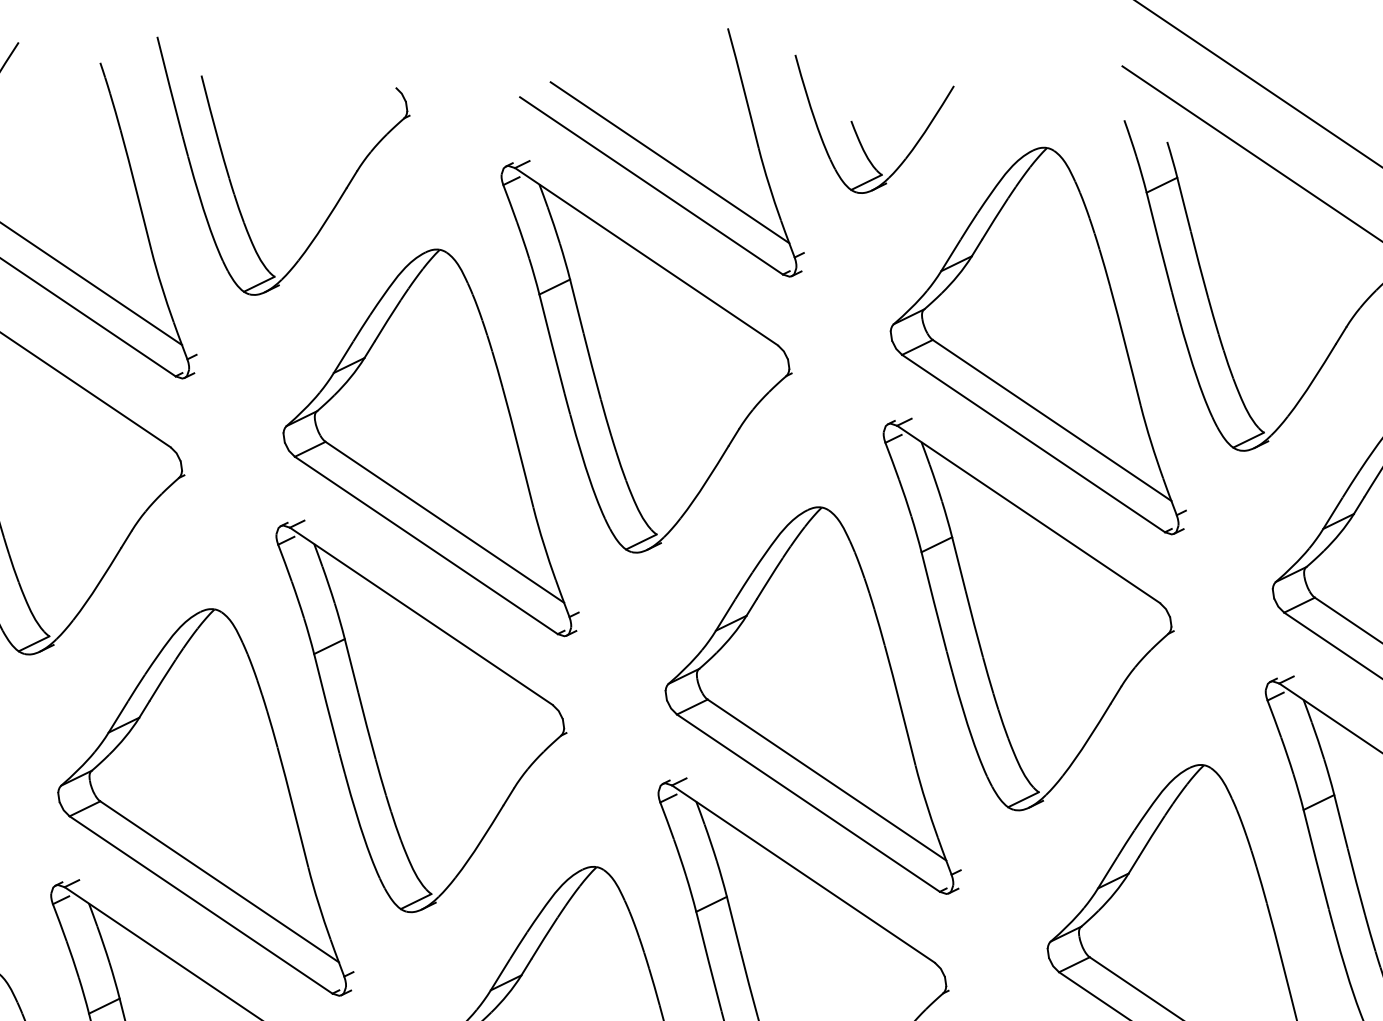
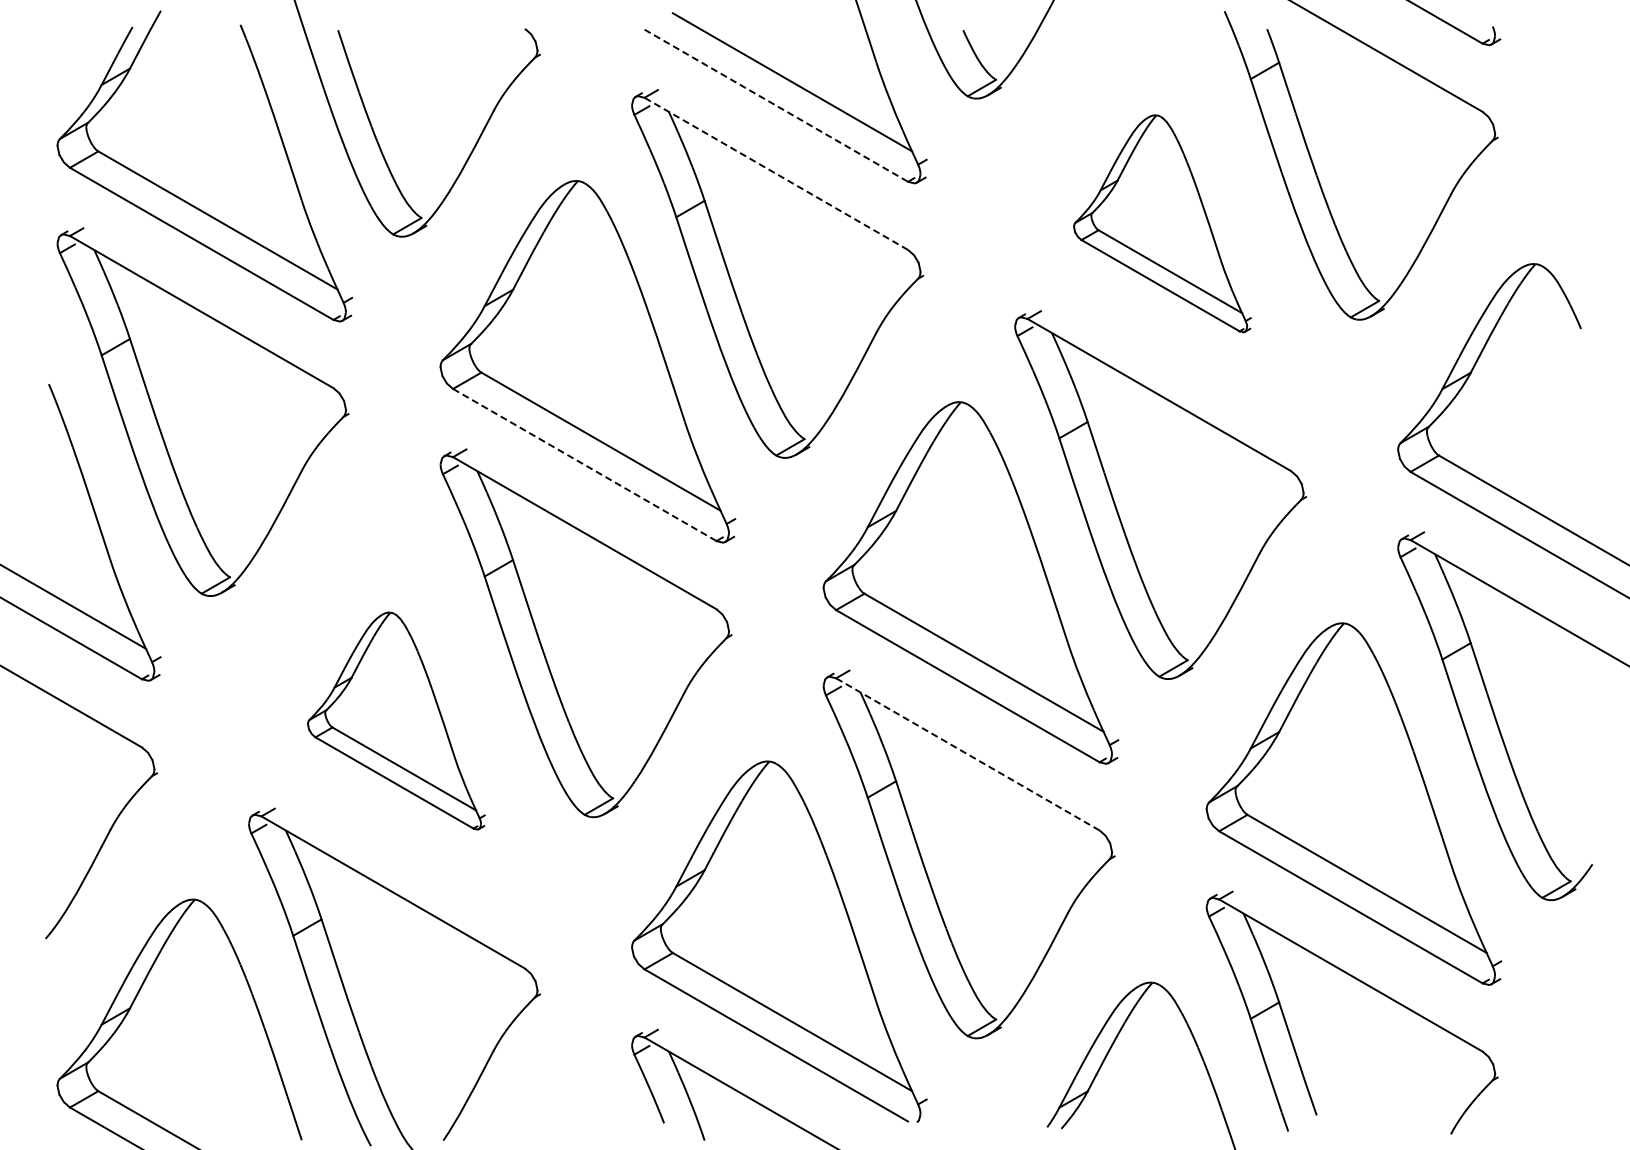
line: (651, 185) -> (776, 105), solid -> dashed
line: (645, 256) -> (775, 173), solid -> dashed
part: (1044, 336) -> (1162, 223), size x0.6
line: (427, 545) -> (585, 465), solid -> dashed
part: (212, 797) -> (396, 720), size x0.6
line: (803, 874) -> (967, 754), solid -> dashed

